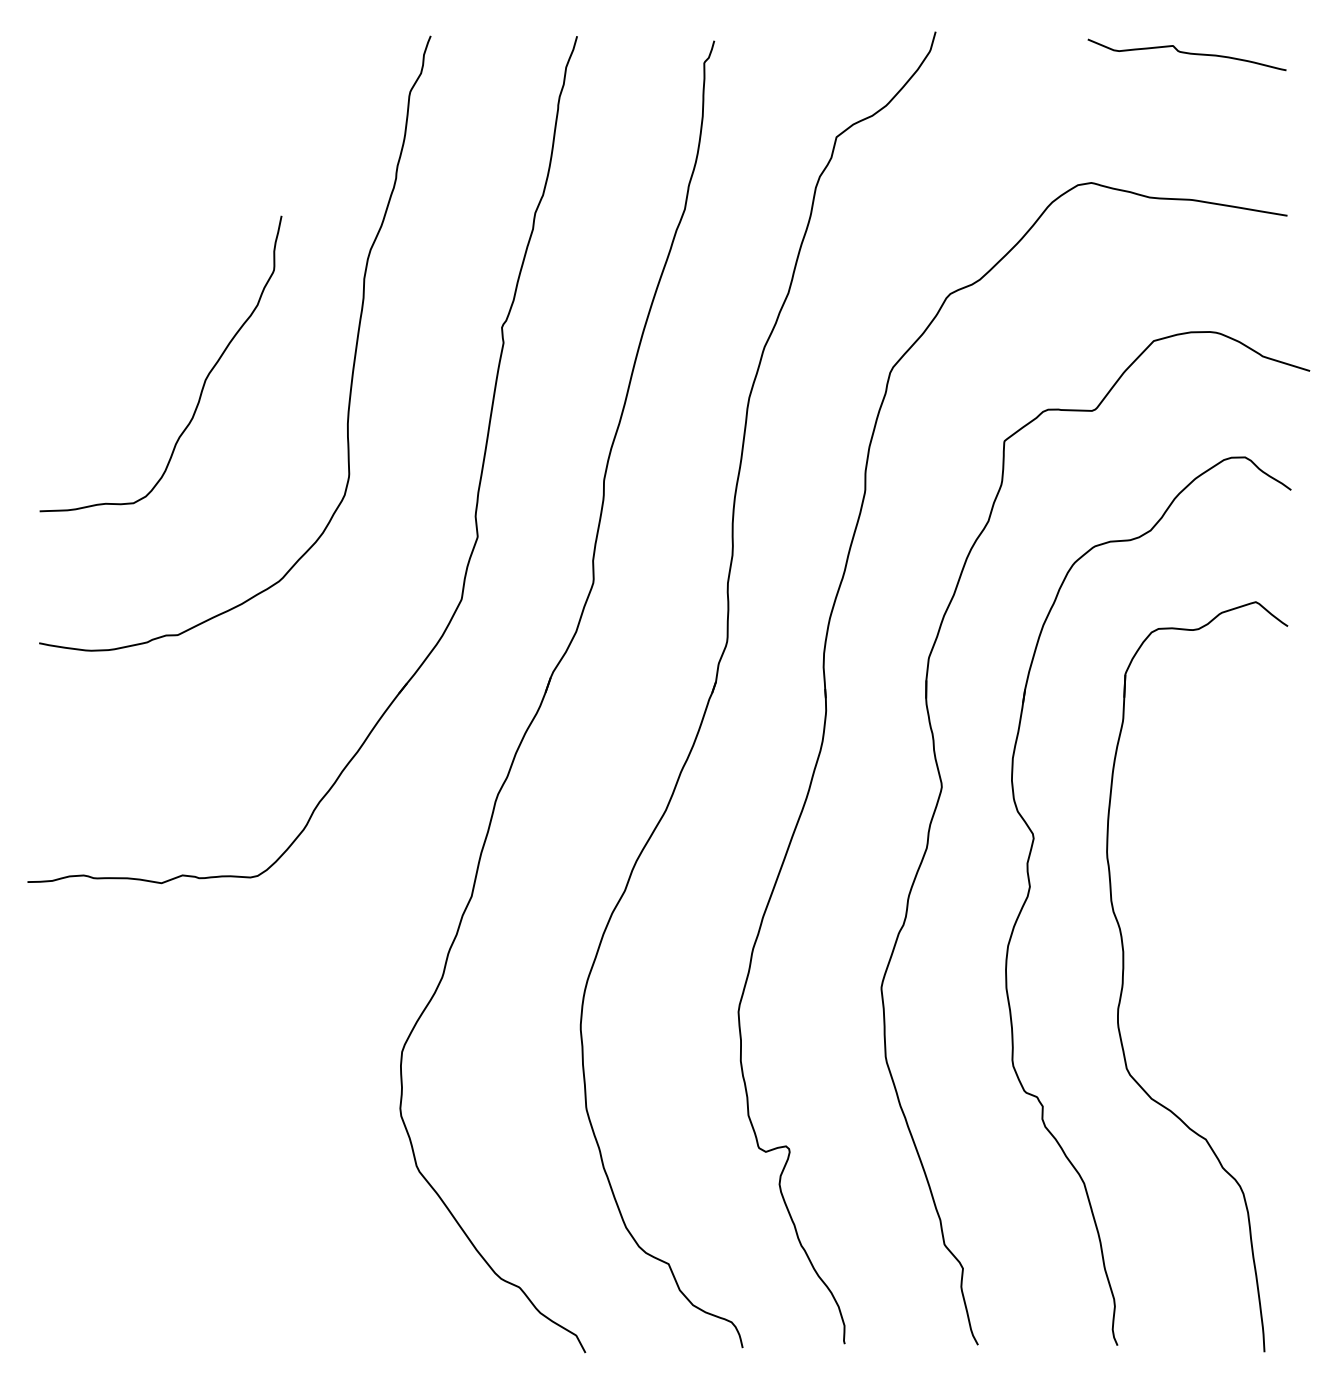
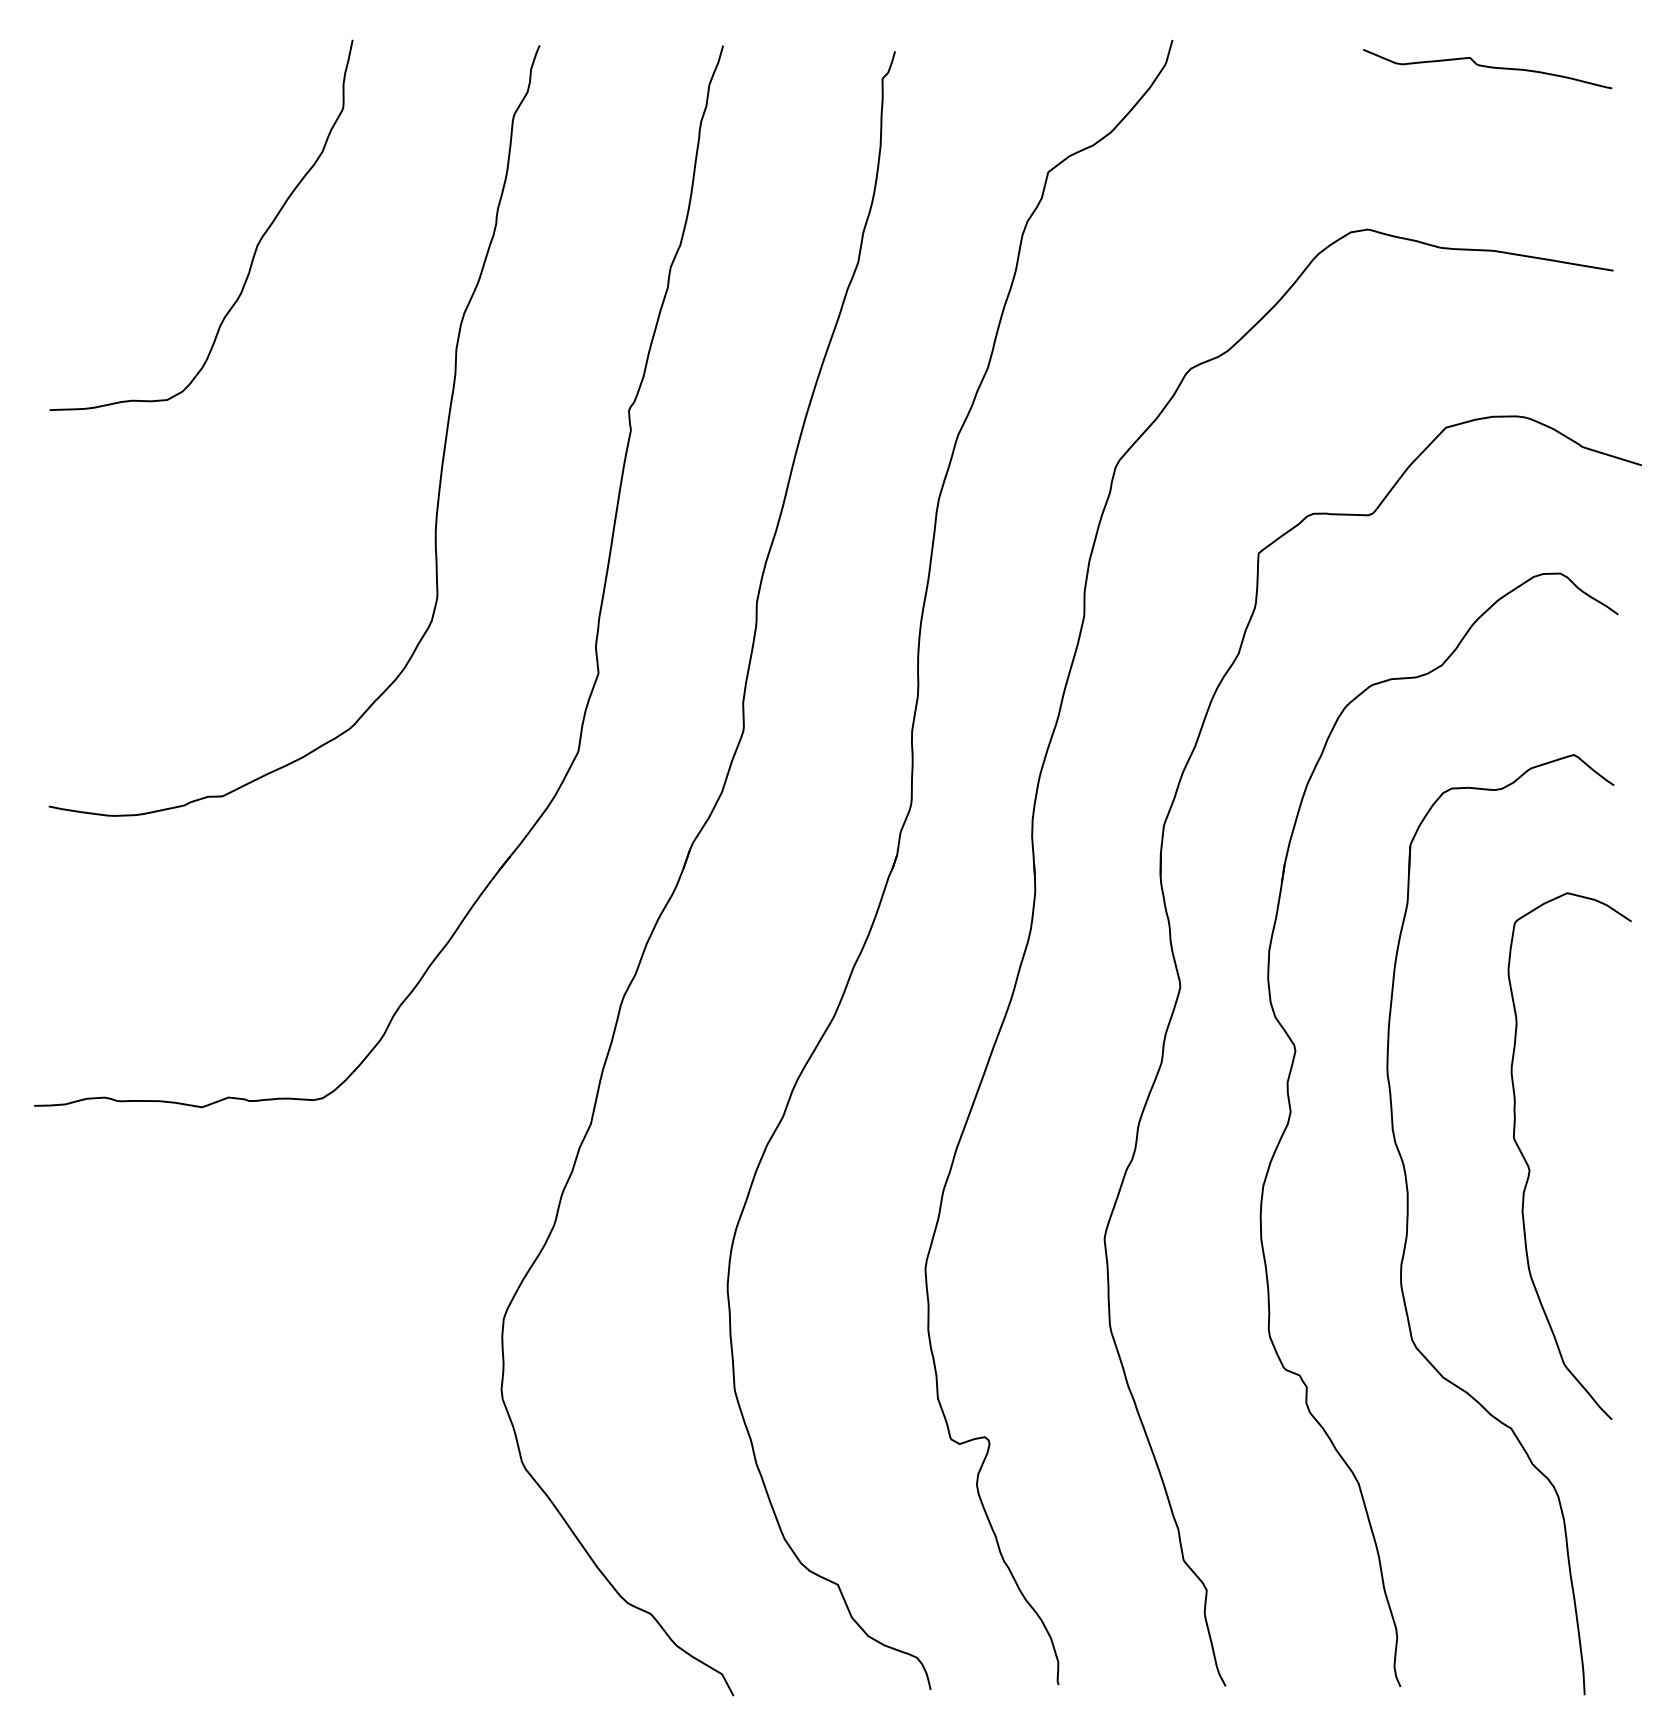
curve: (204, 381) -> (255, 247), moved
curve: (1221, 932) -> (1530, 1169), added

